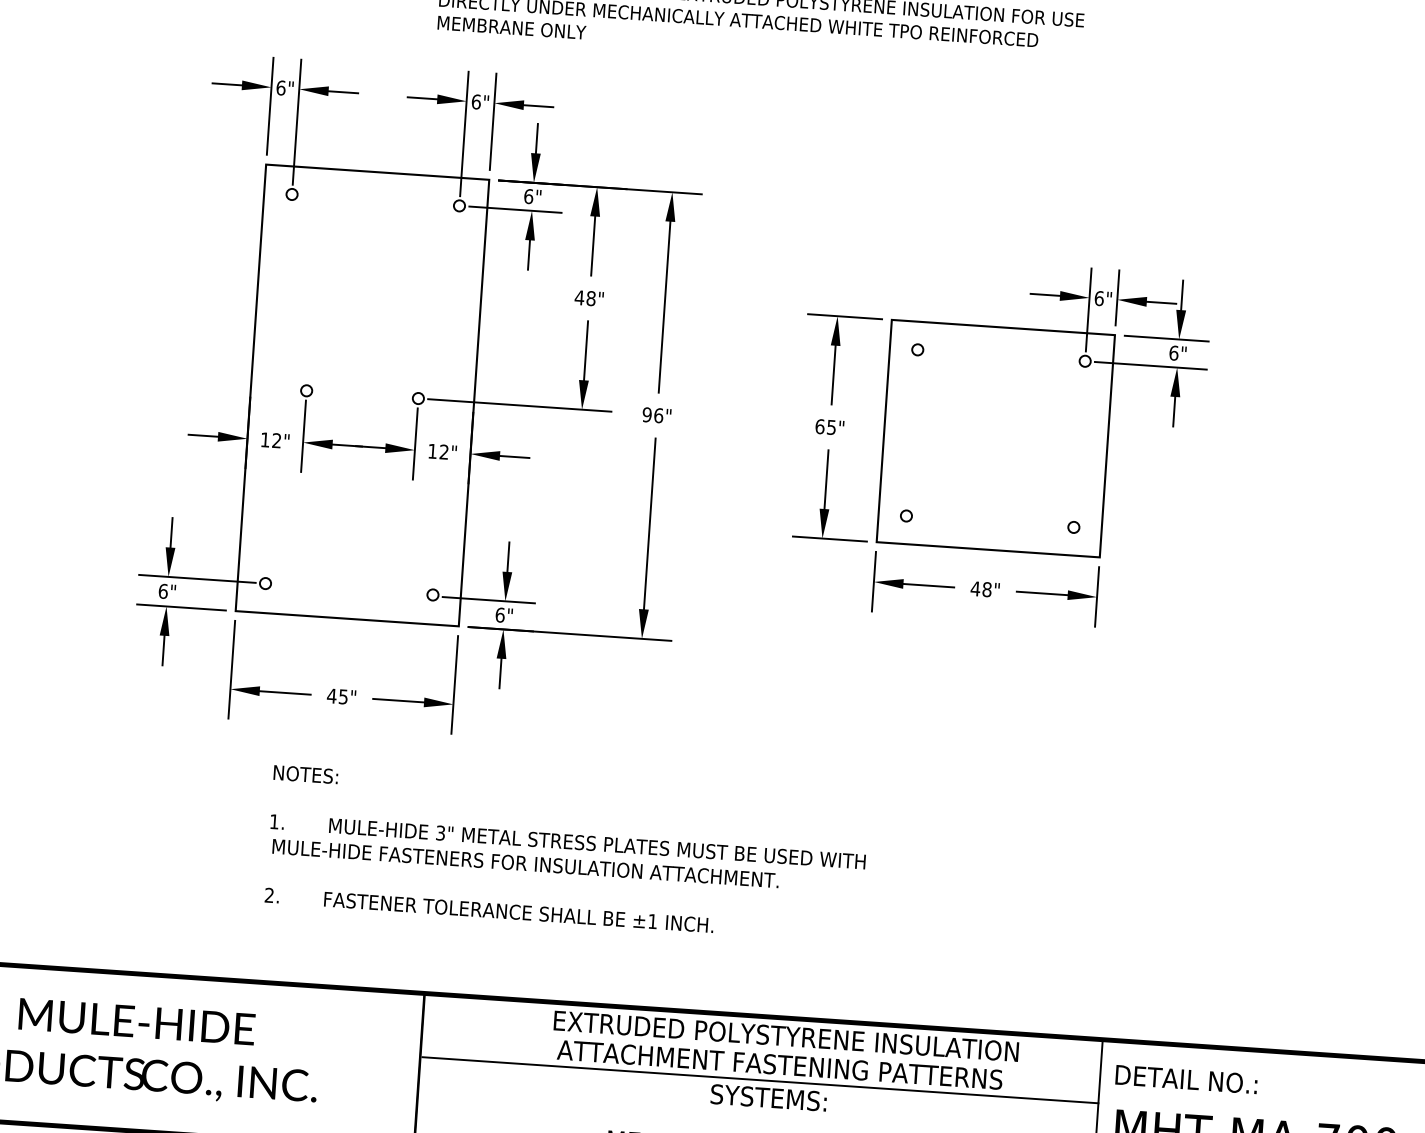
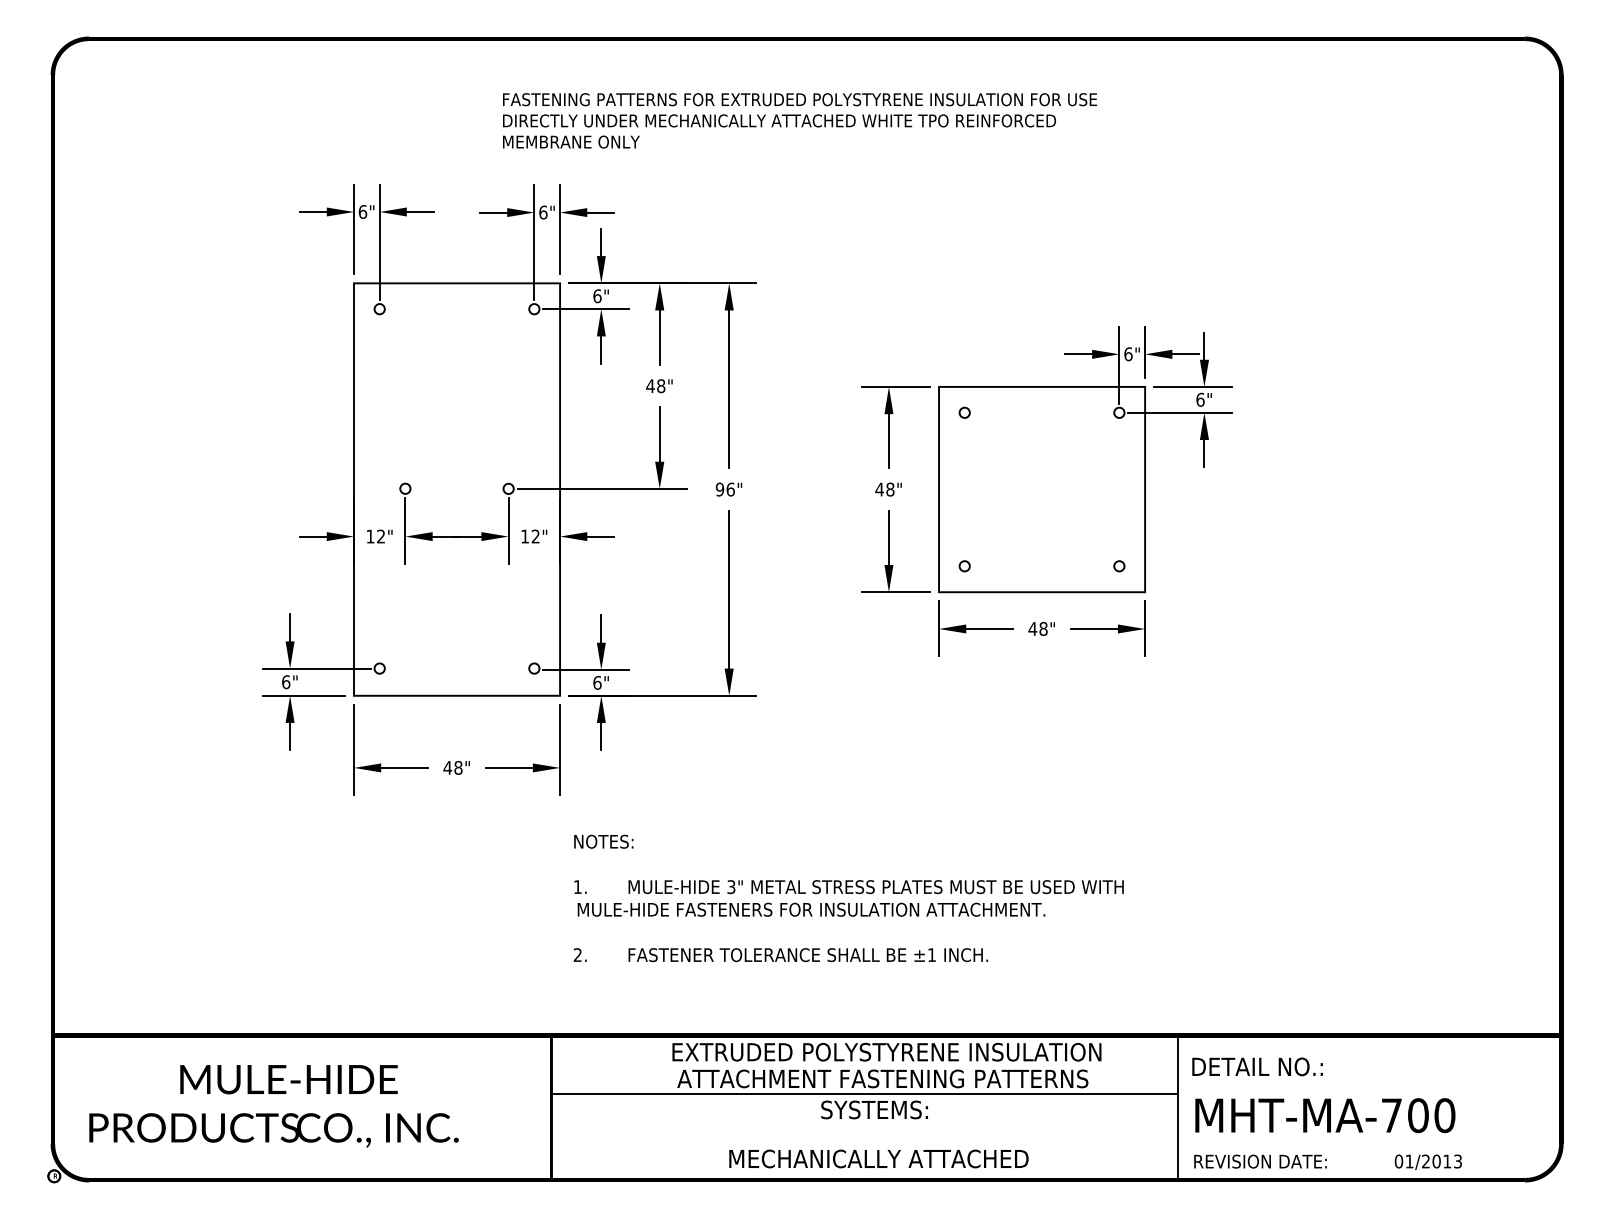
text: (825, 426) -> (884, 489), 65" -> 48"
text: (343, 696) -> (458, 767), 45" -> 48"
text: (566, 854) -> (848, 898), moved

